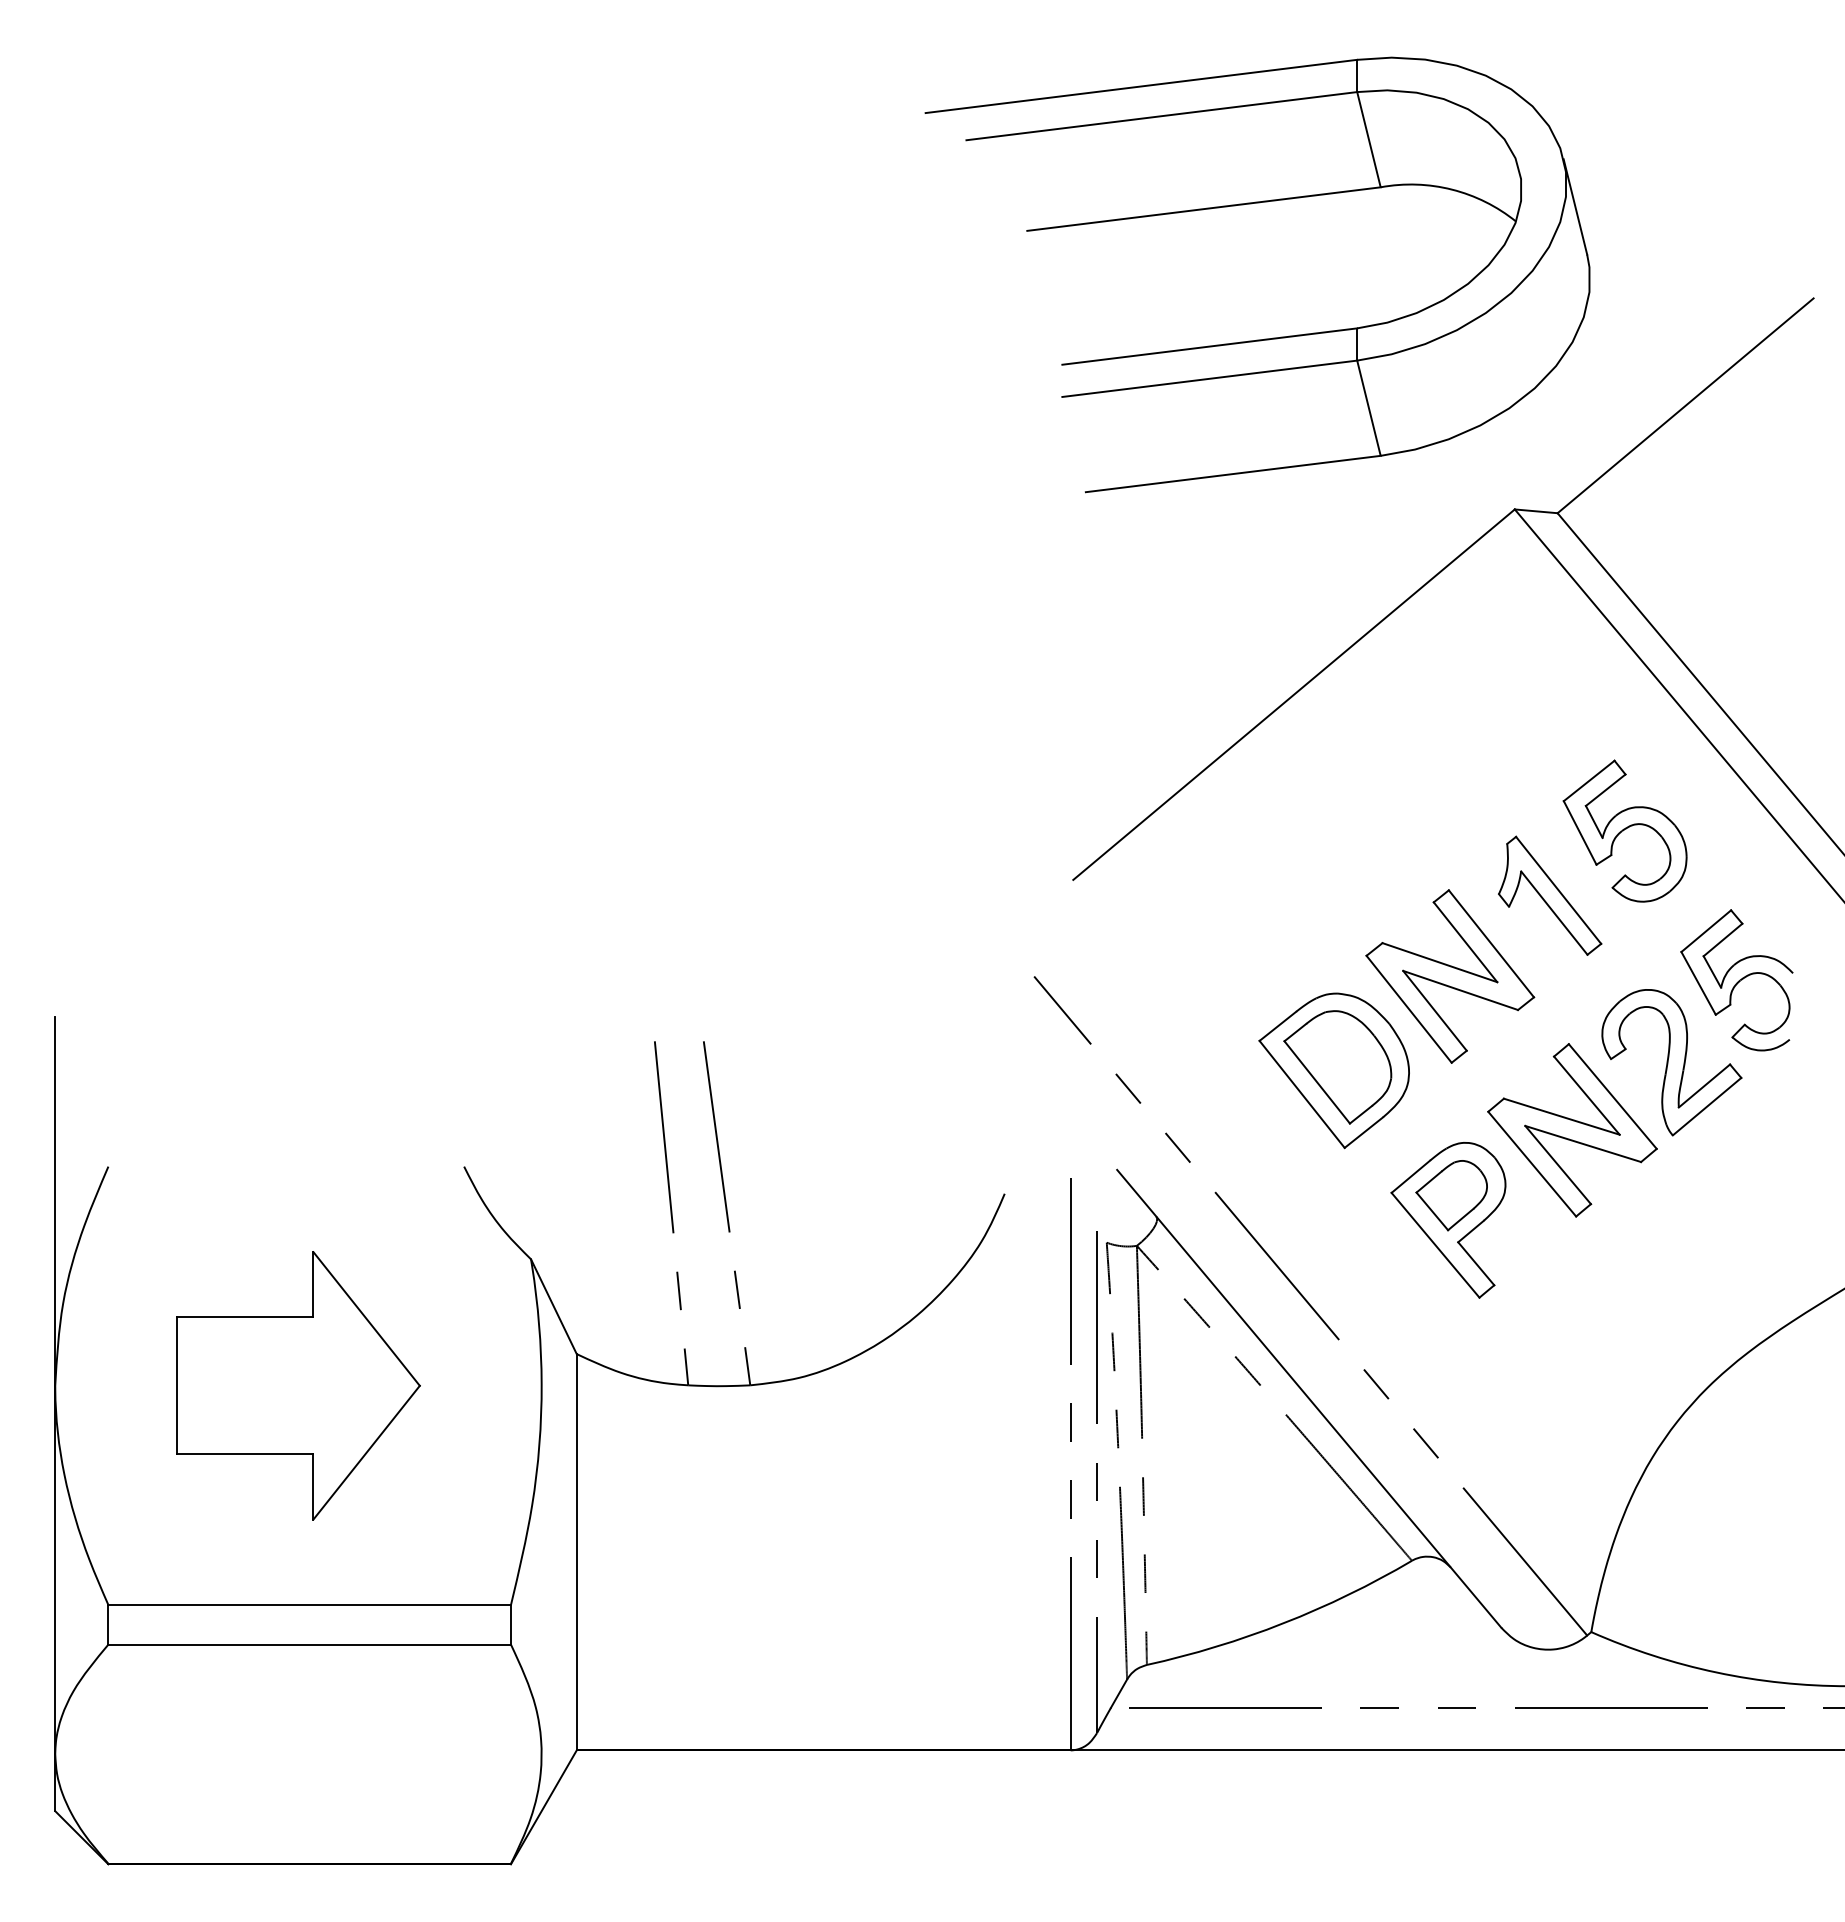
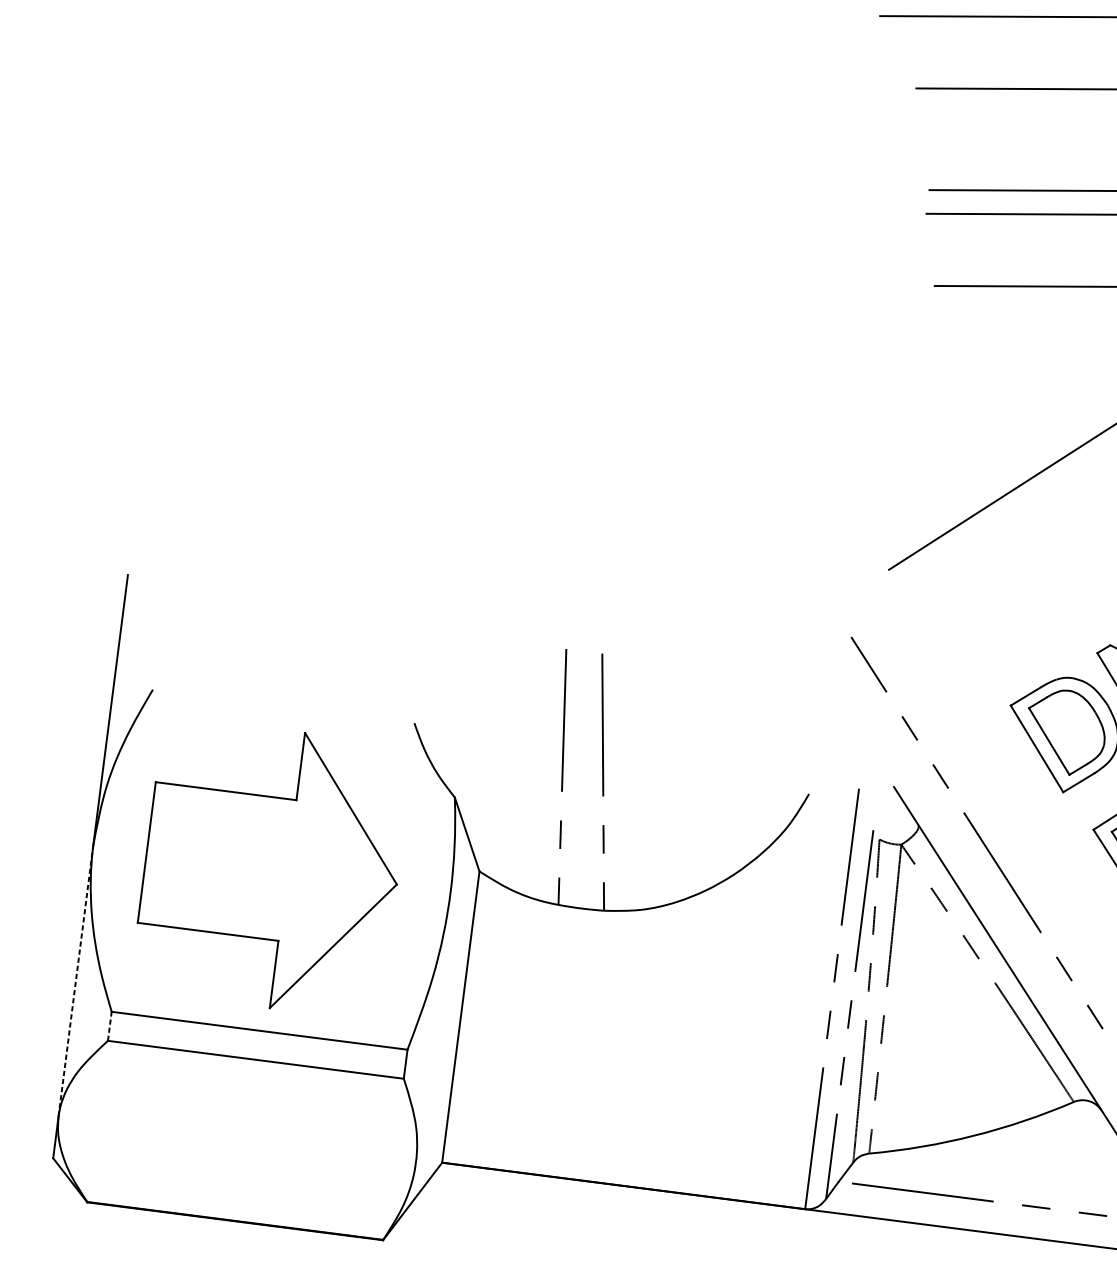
part: (298, 1385) -> (272, 868), size x1.4
line: (55, 1569) -> (76, 980), solid -> dashed
line: (108, 1624) -> (109, 1026), solid -> dashed

